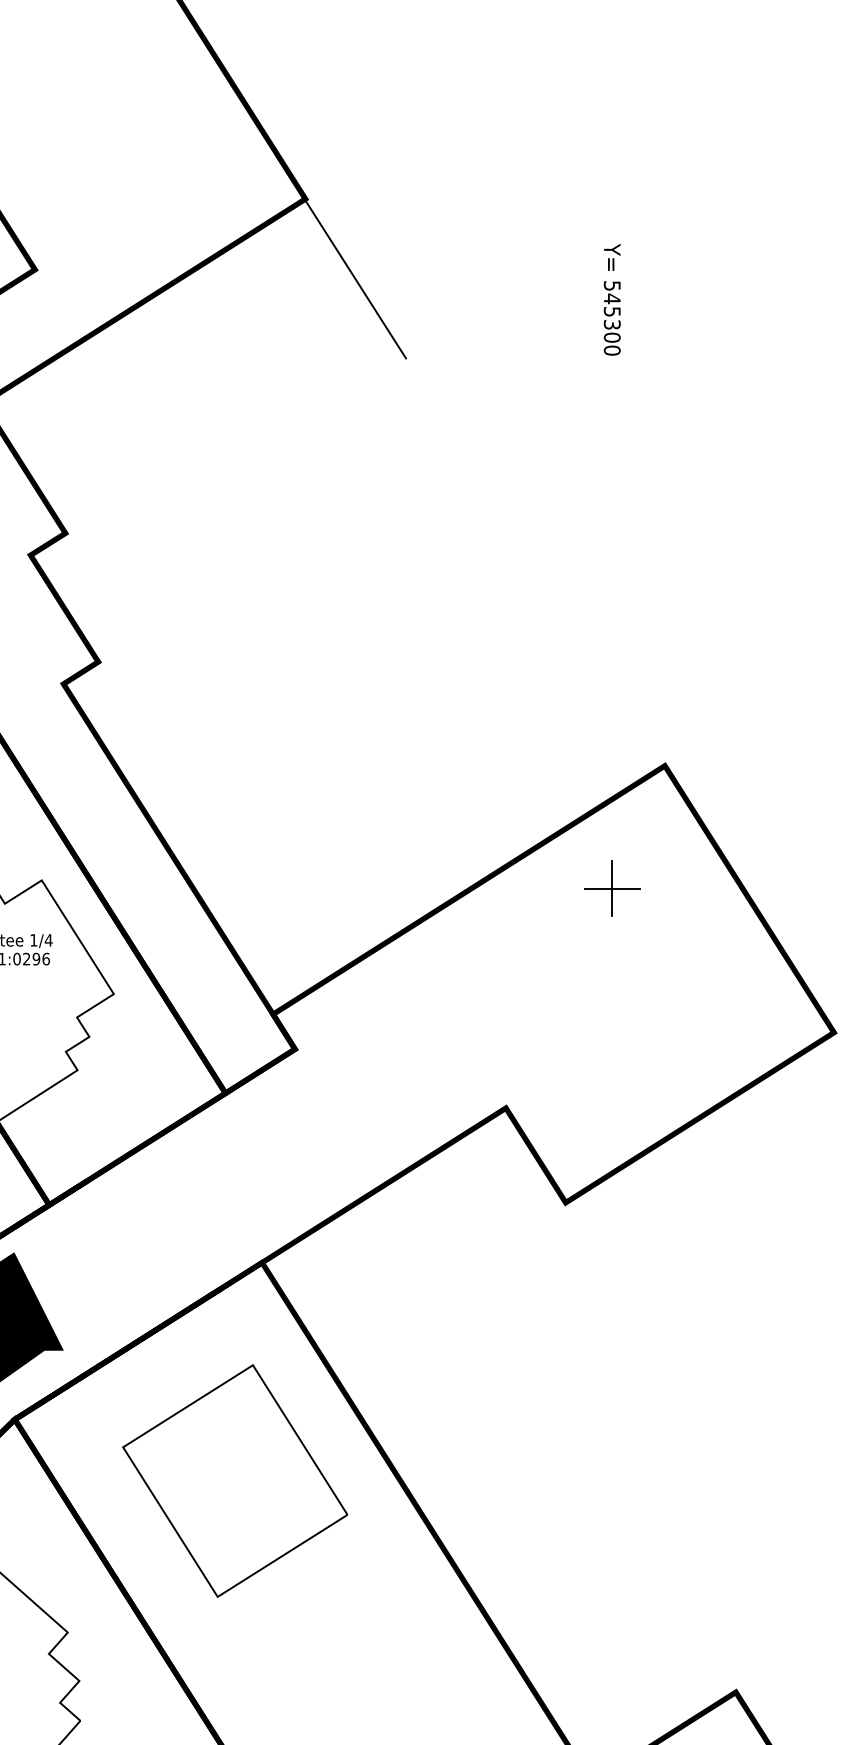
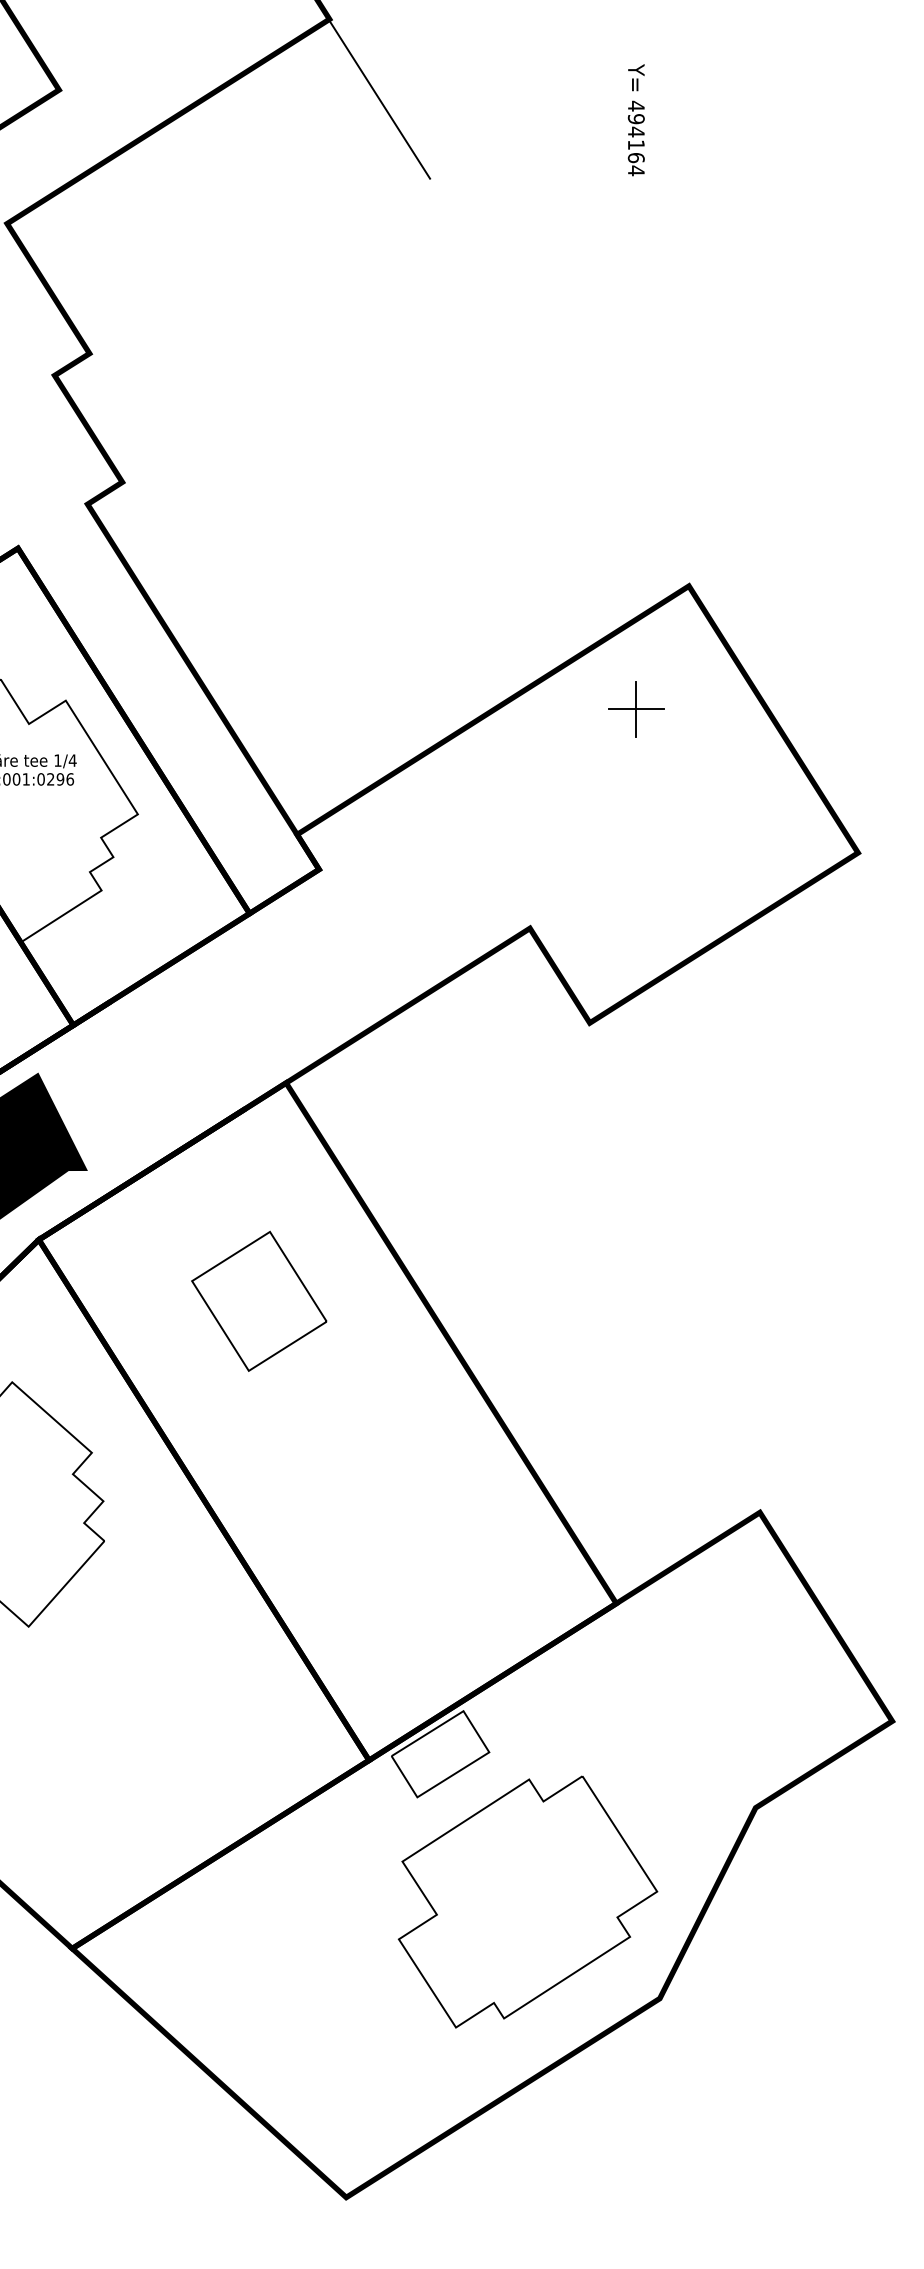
text: (611, 318) -> (635, 138), 545300 -> 494164
part: (235, 1481) -> (259, 1301), size x0.6

